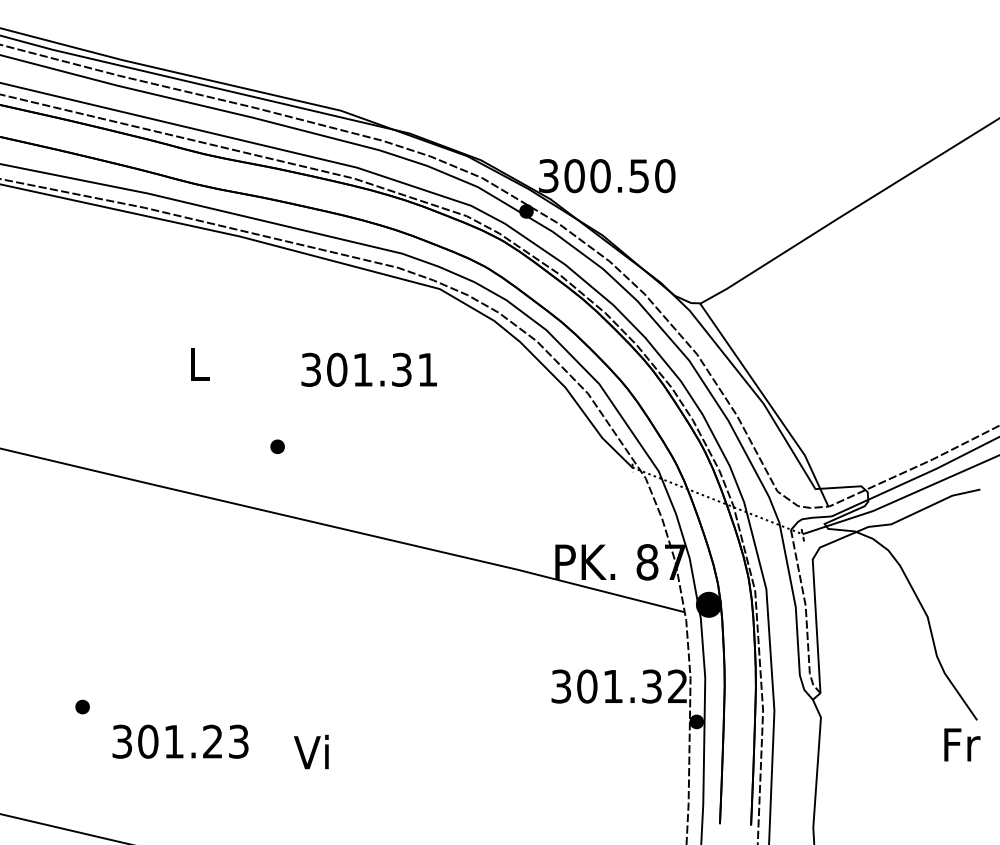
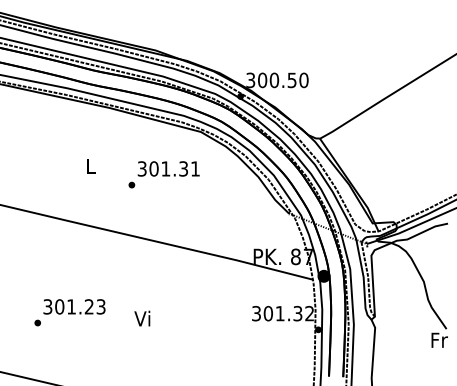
part: (276, 445) -> (131, 184), moved
text: (180, 740) -> (74, 306), moved
text: (311, 751) -> (142, 318), moved

